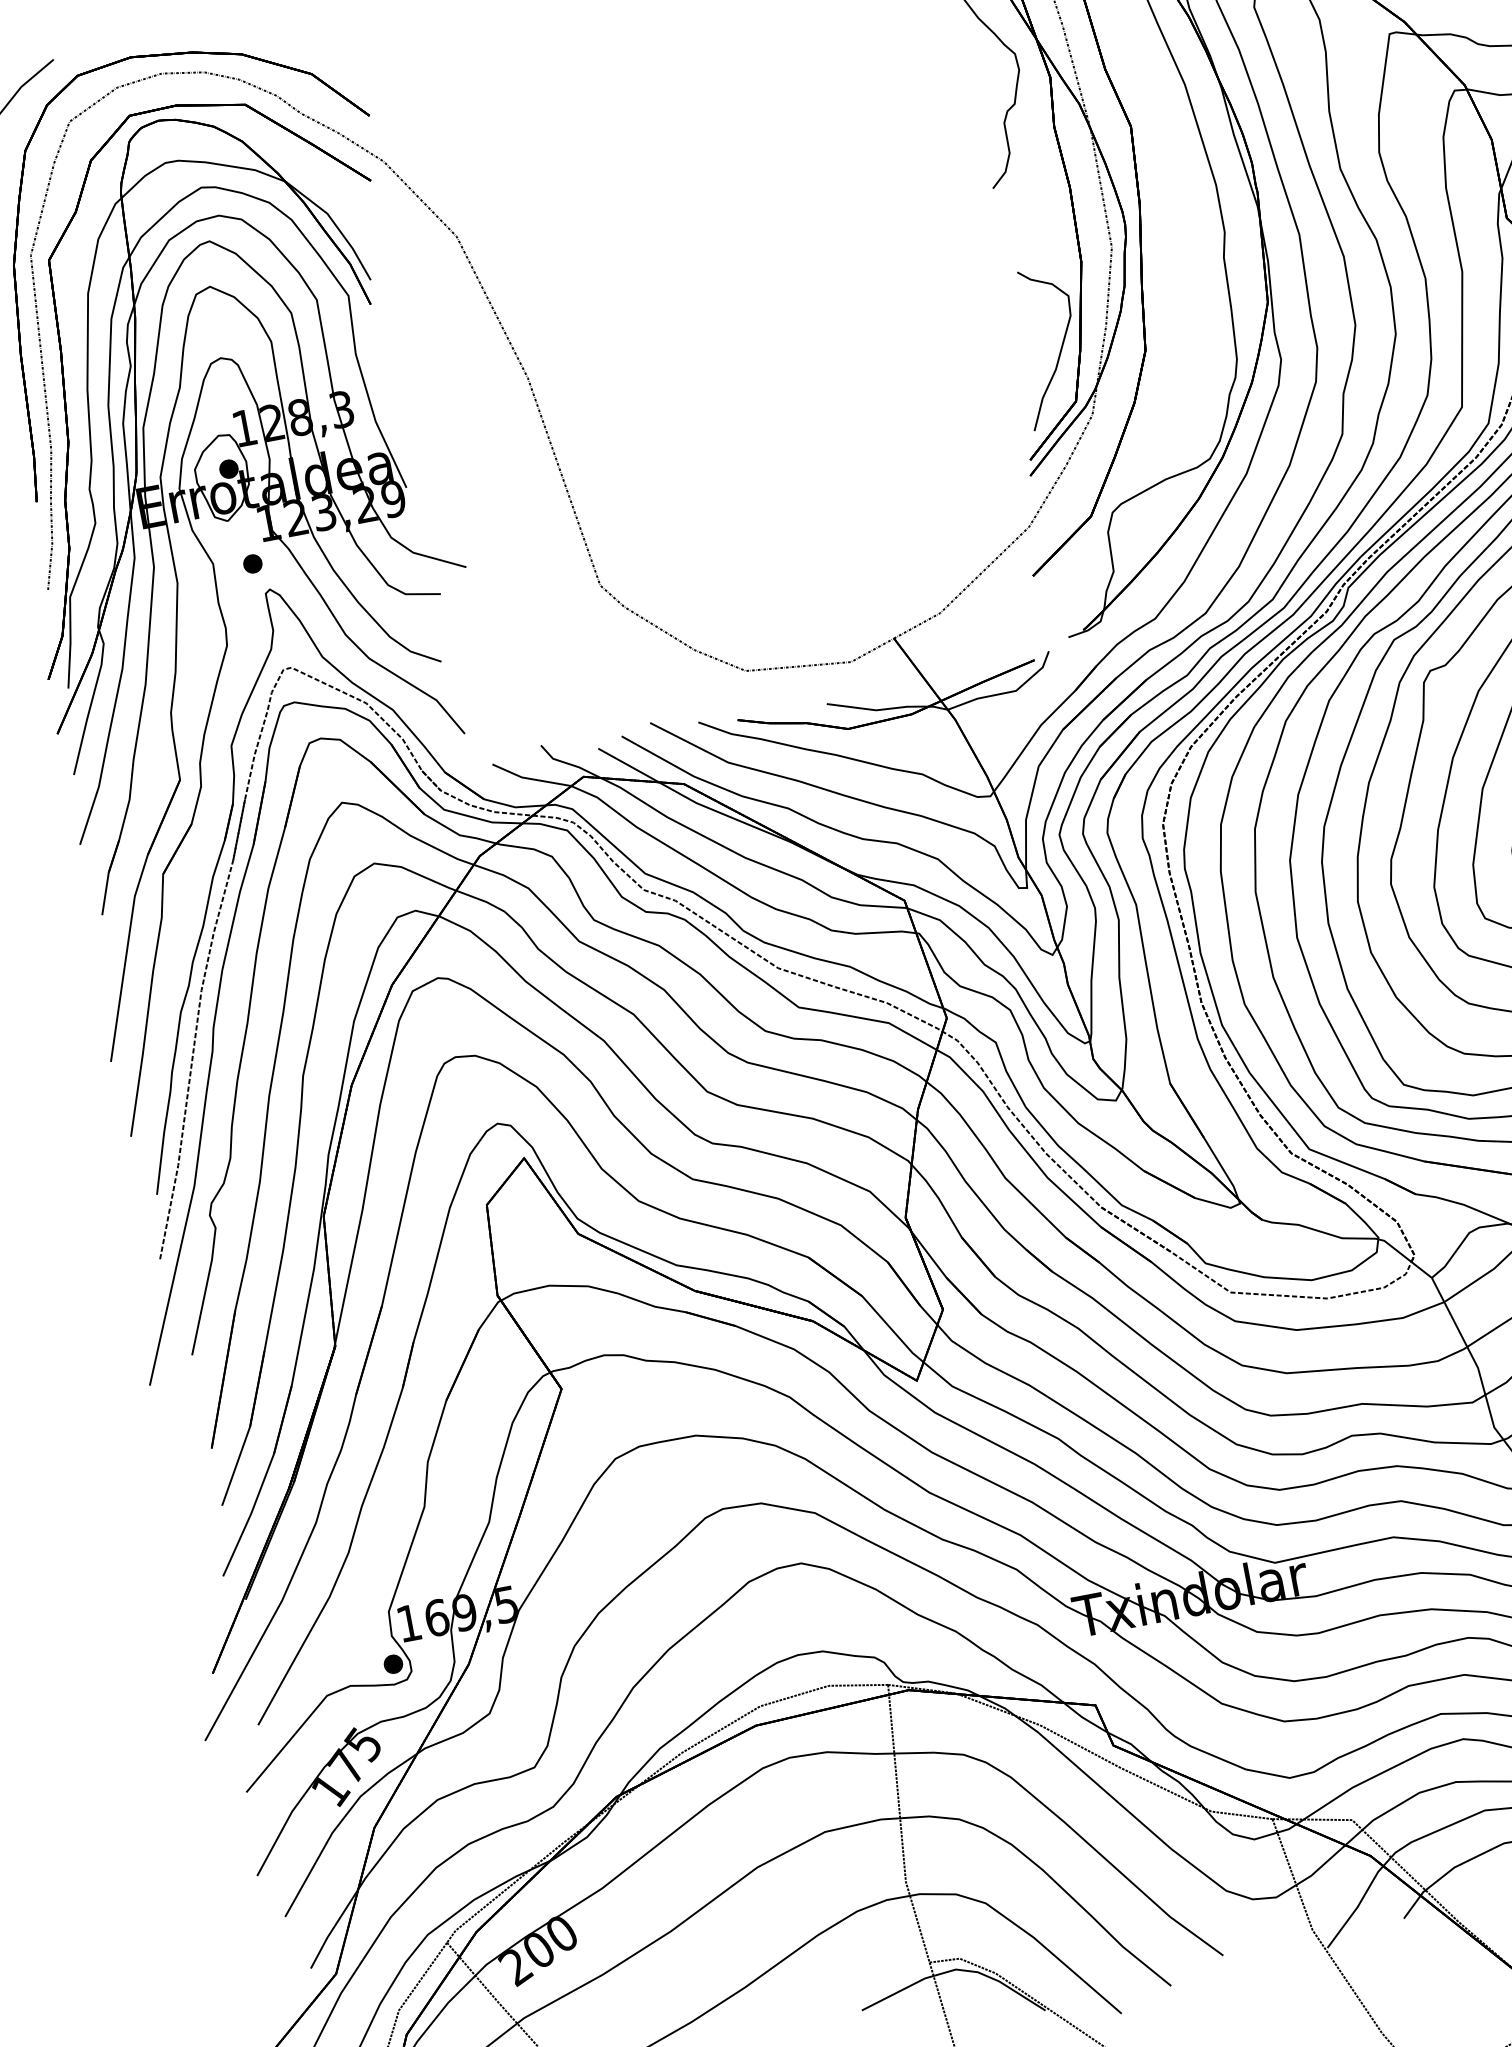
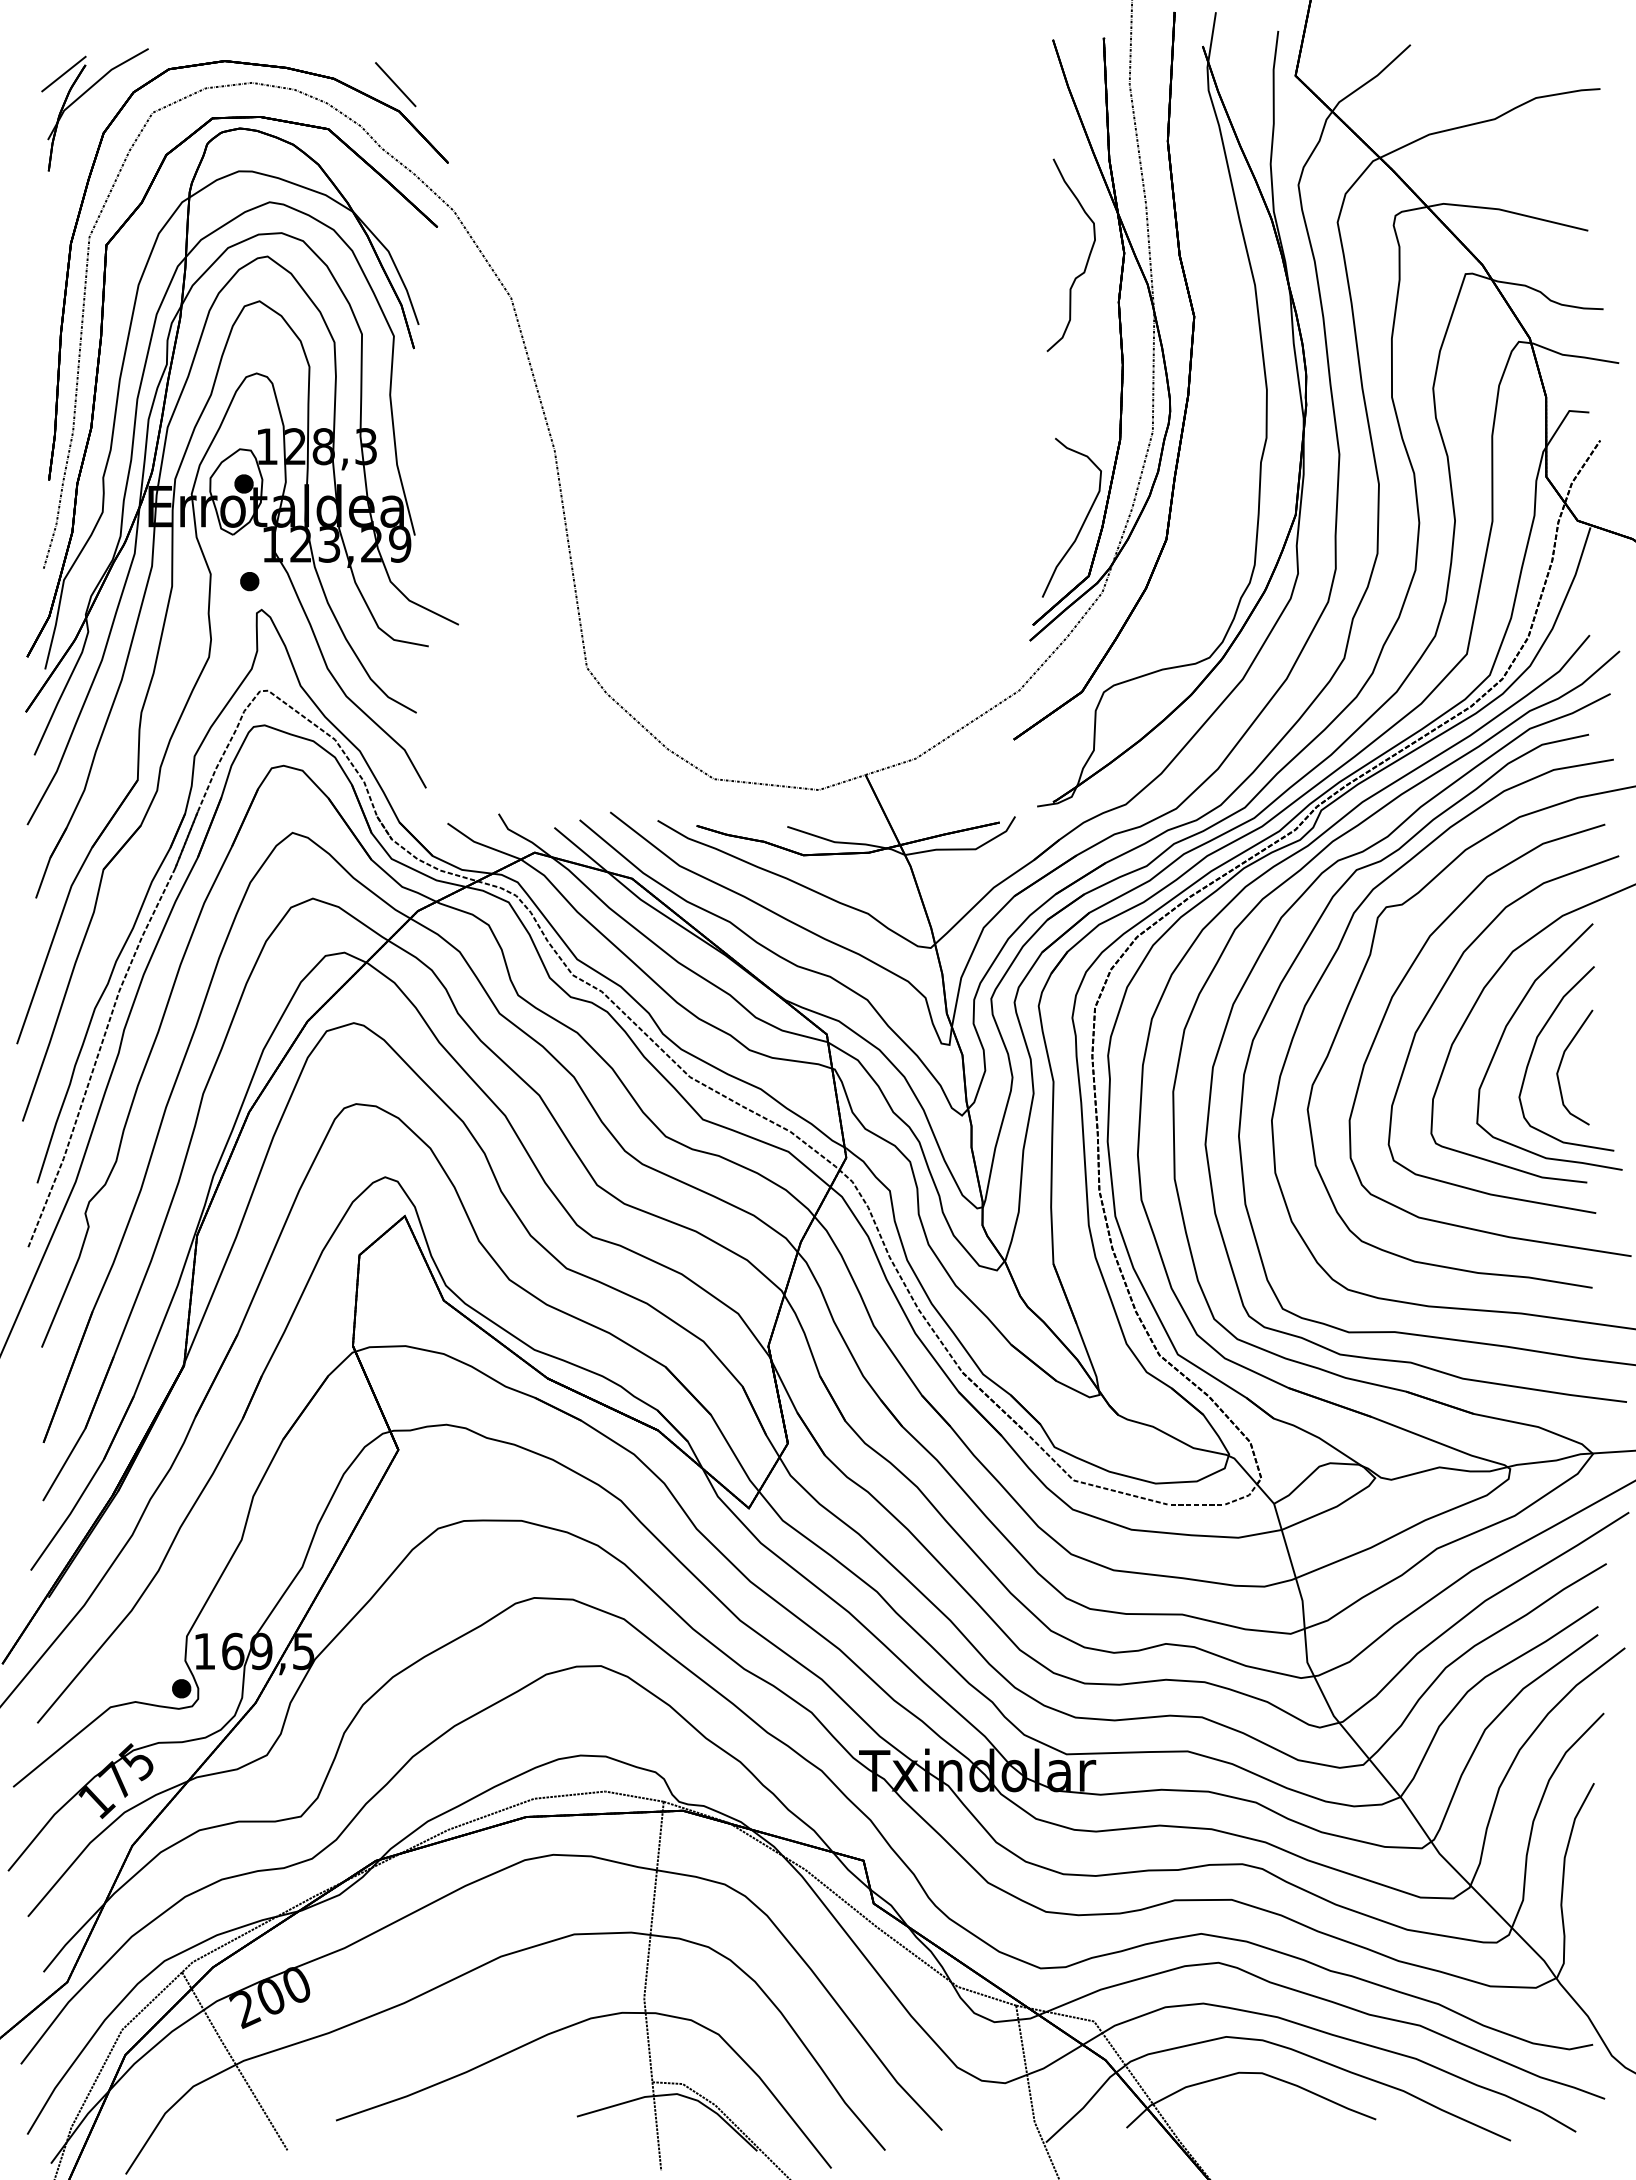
line: (302, 48) -> (395, 84), added

